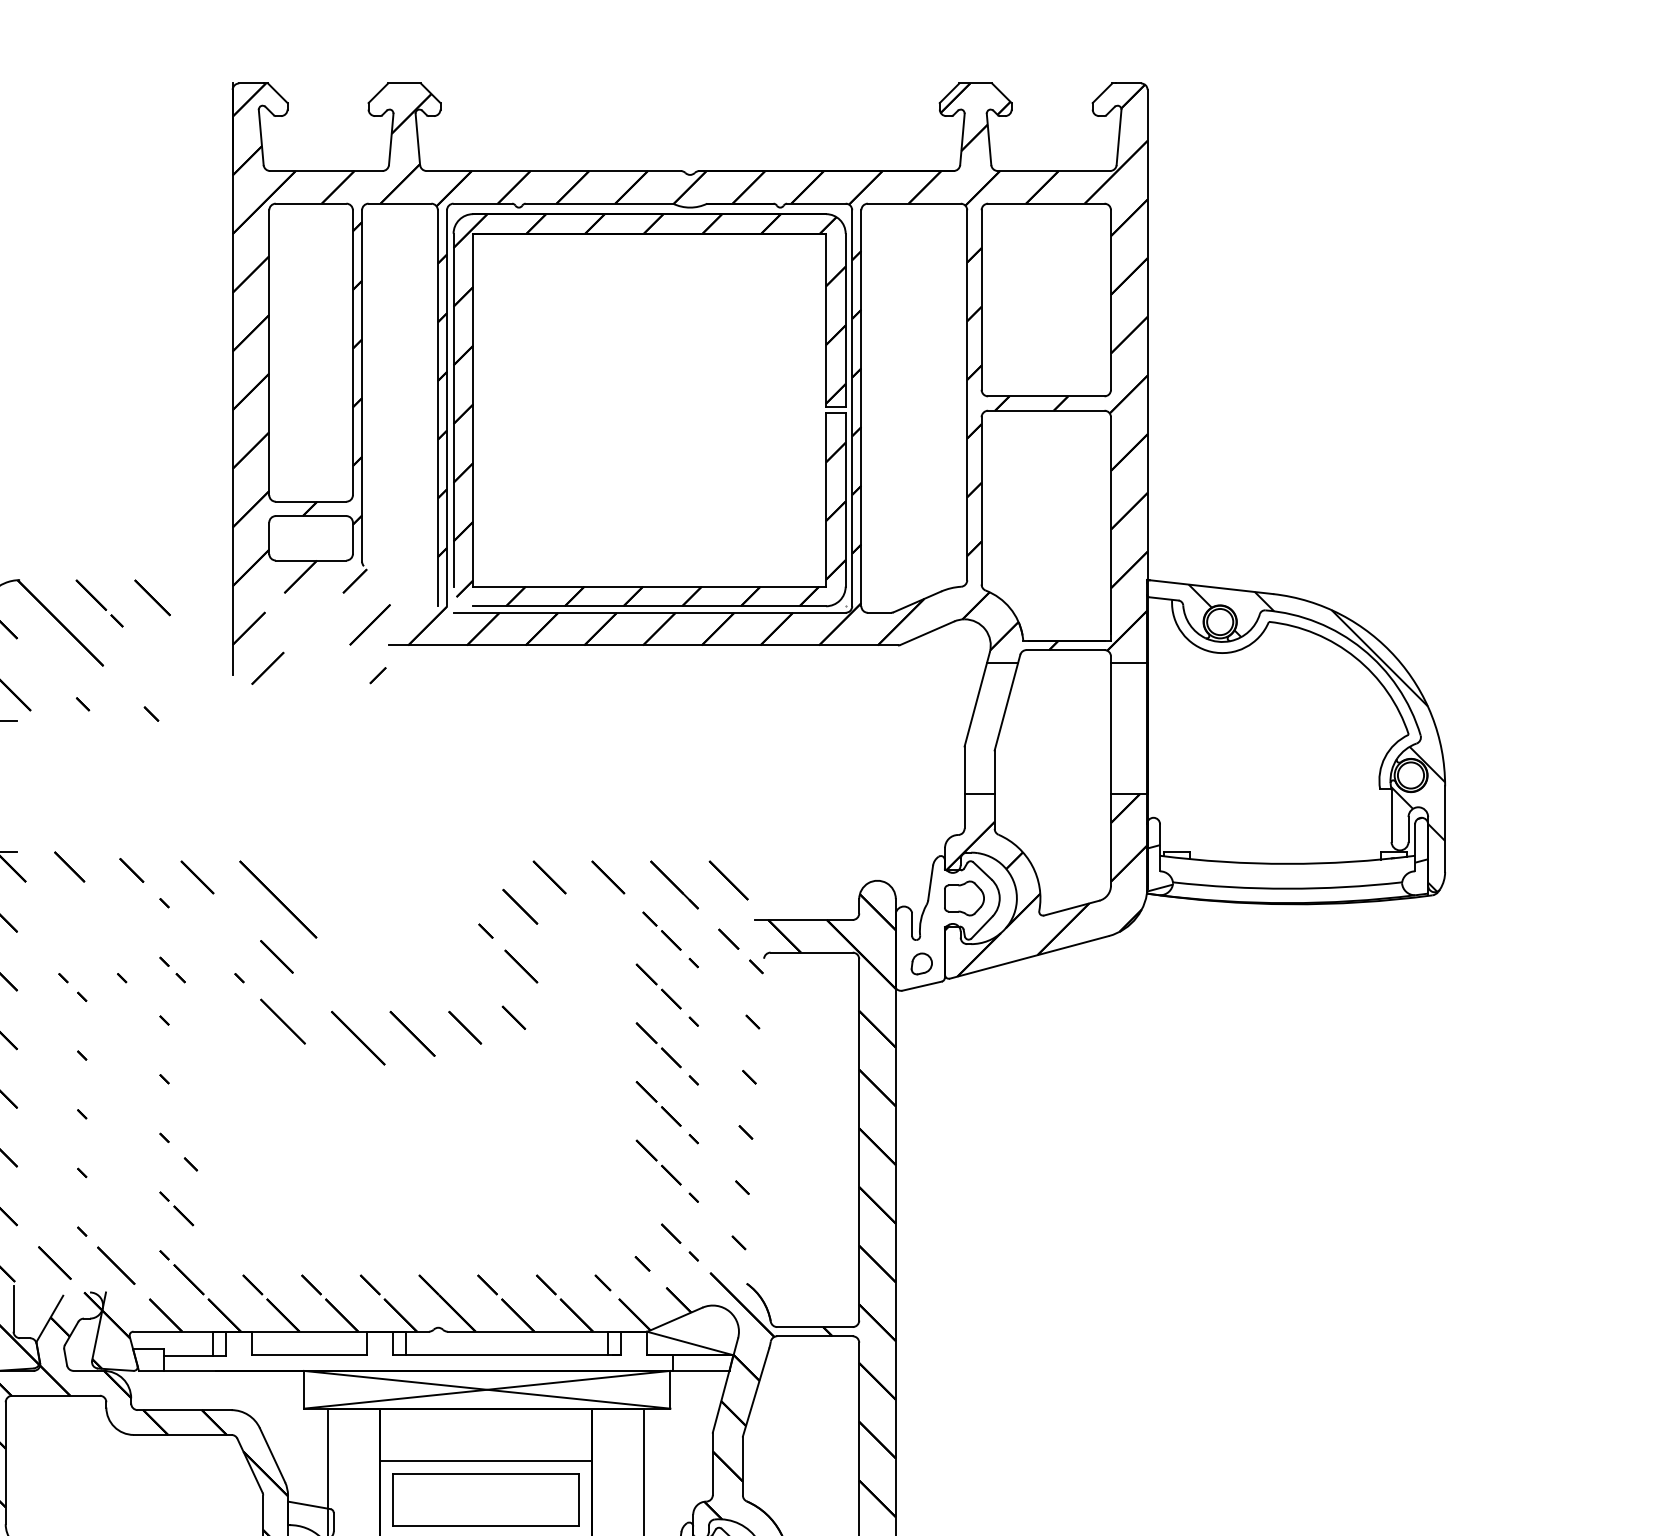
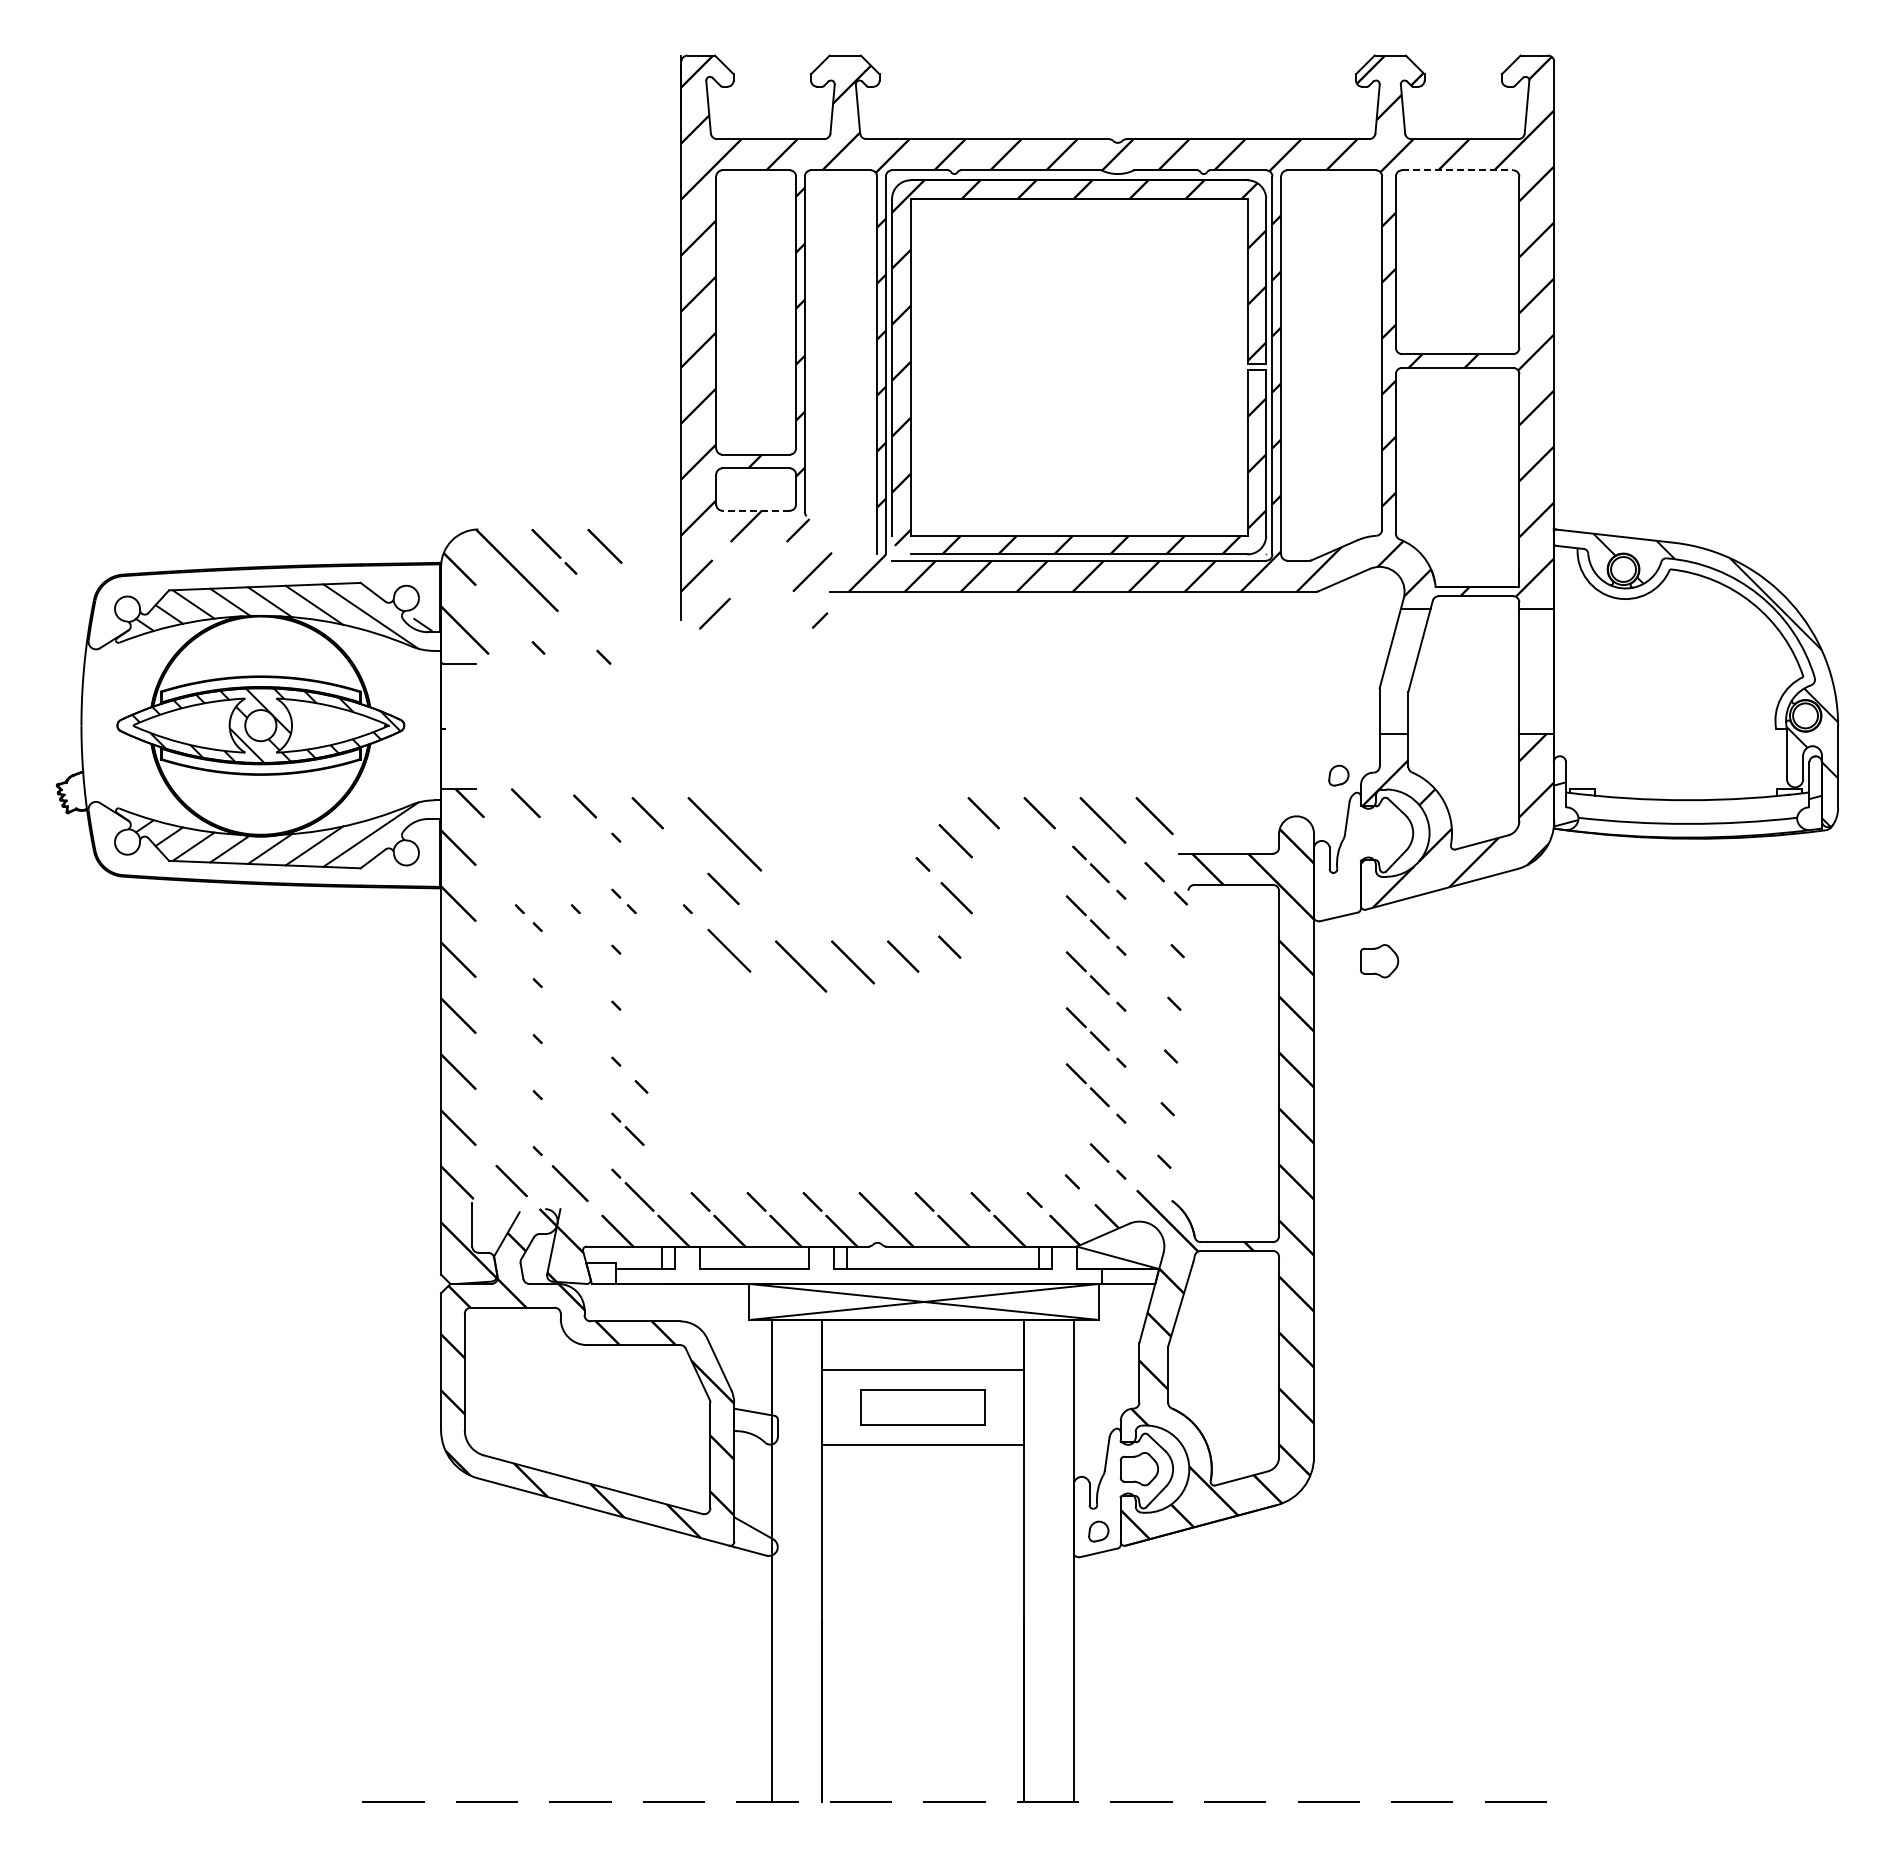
line: (1047, 203) -> (1458, 170), solid -> dashed
line: (311, 560) -> (756, 510), solid -> dashed
part: (964, 898) -> (1379, 961), moved
part: (921, 963) -> (1338, 775), moved
part: (486, 1499) -> (923, 1406), size x0.7

